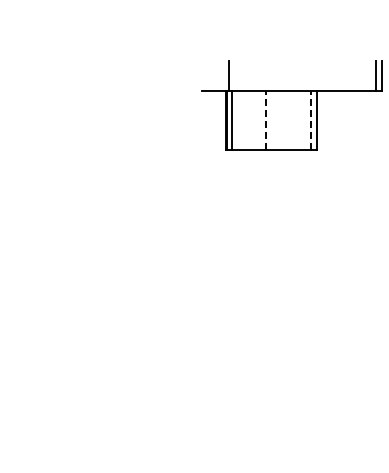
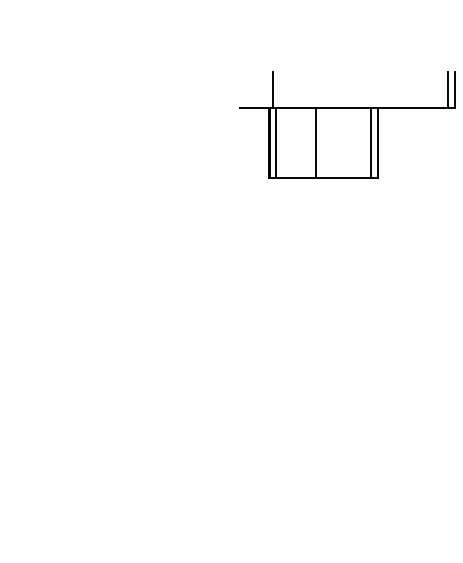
line: (265, 119) -> (316, 142), dashed -> solid
line: (311, 119) -> (370, 142), dashed -> solid

